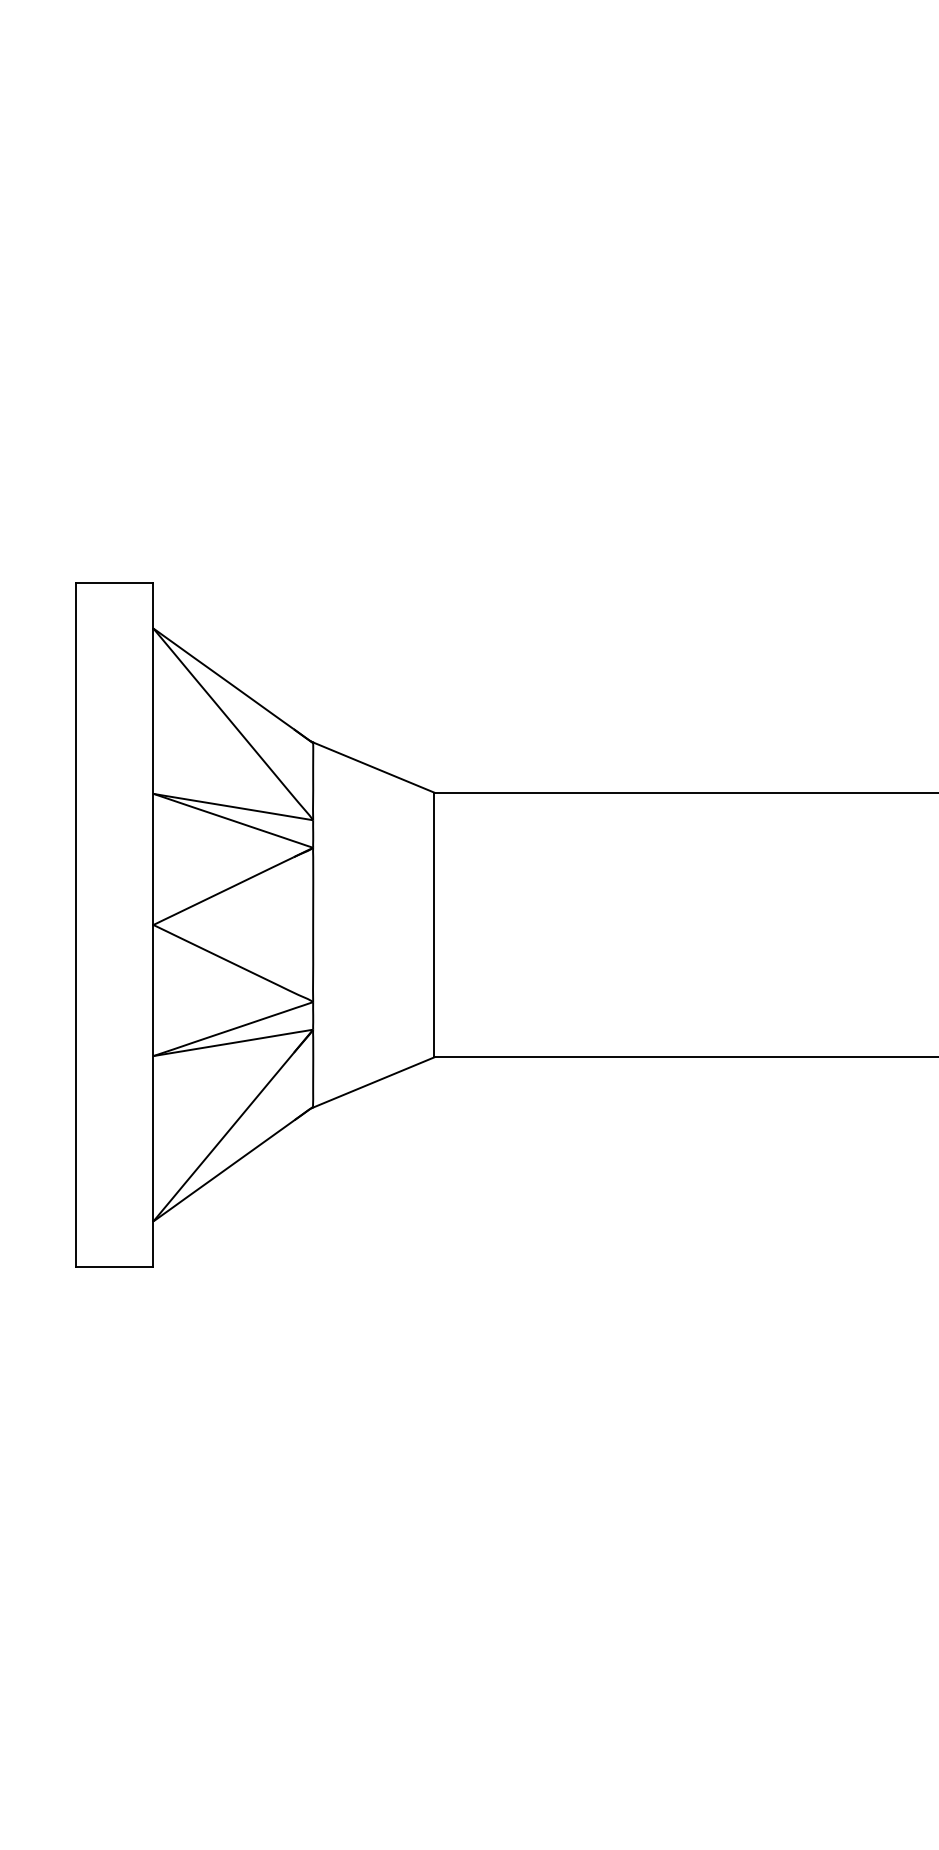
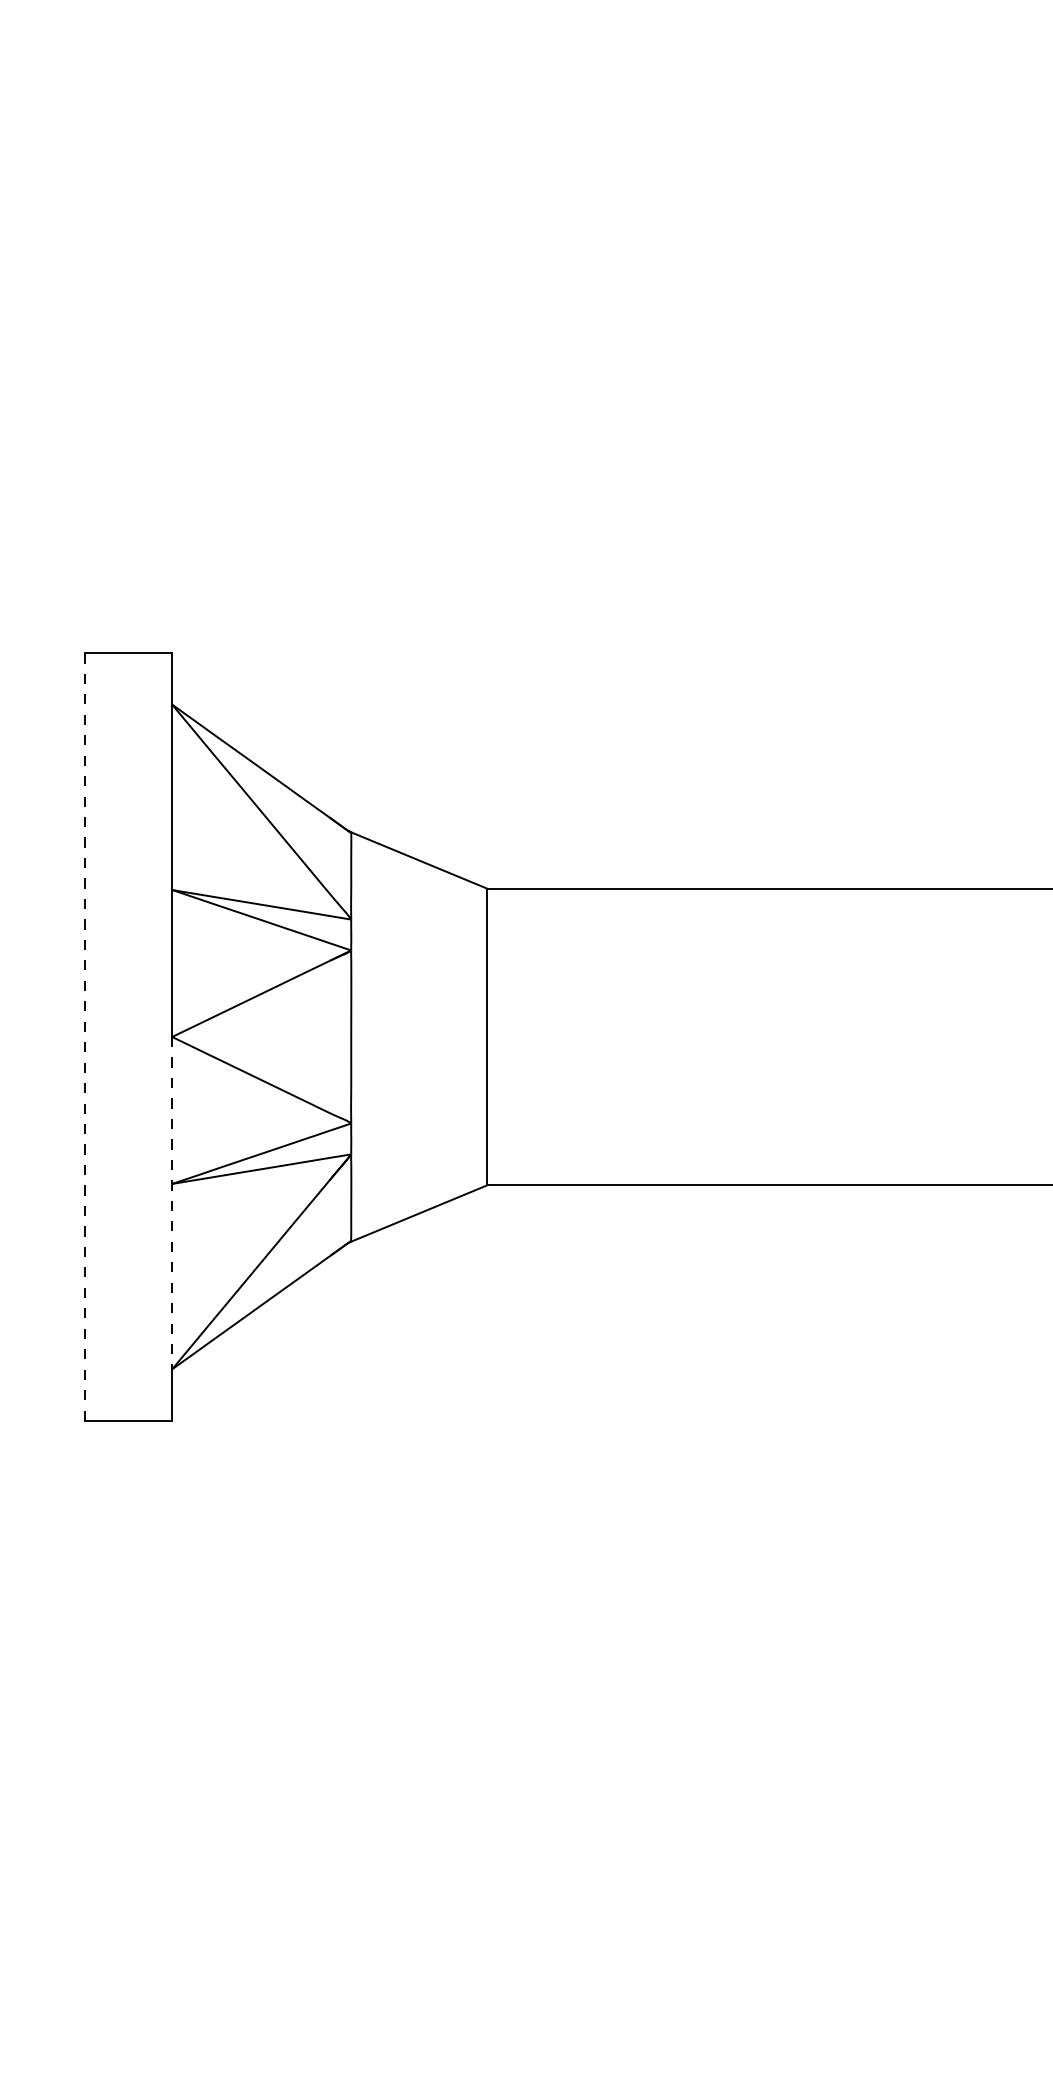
line: (75, 925) -> (84, 1037), solid -> dashed
line: (153, 1073) -> (172, 1203), solid -> dashed

